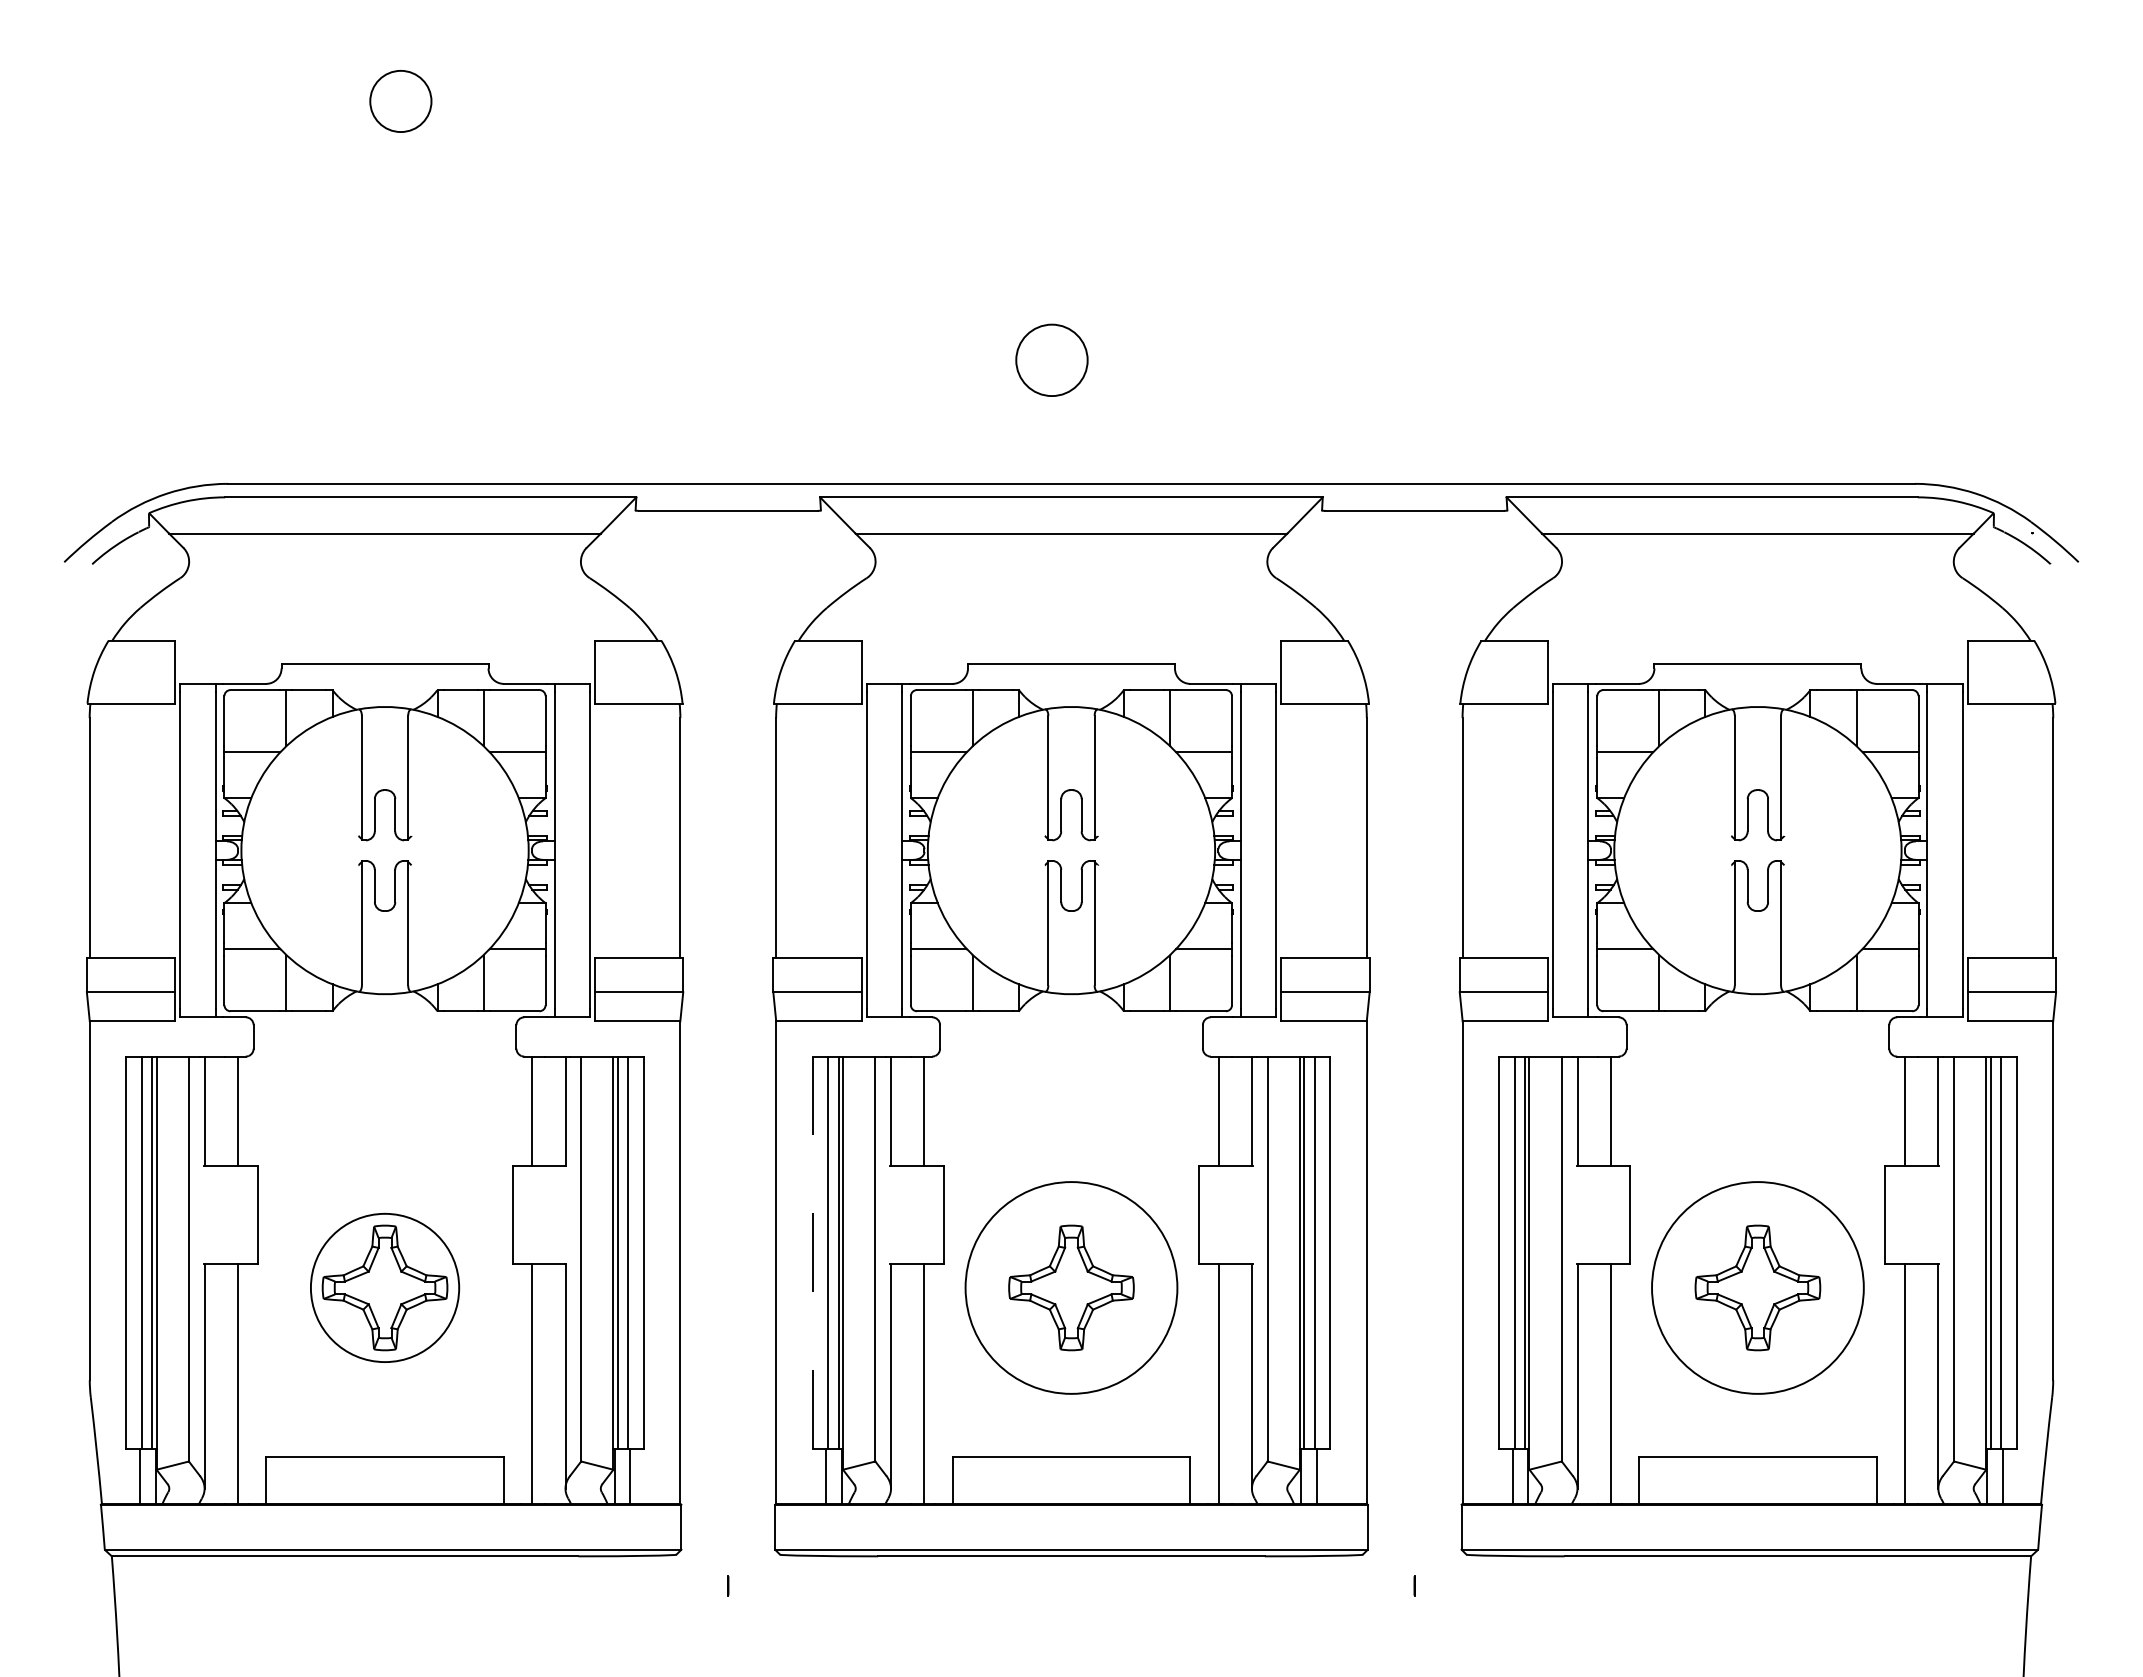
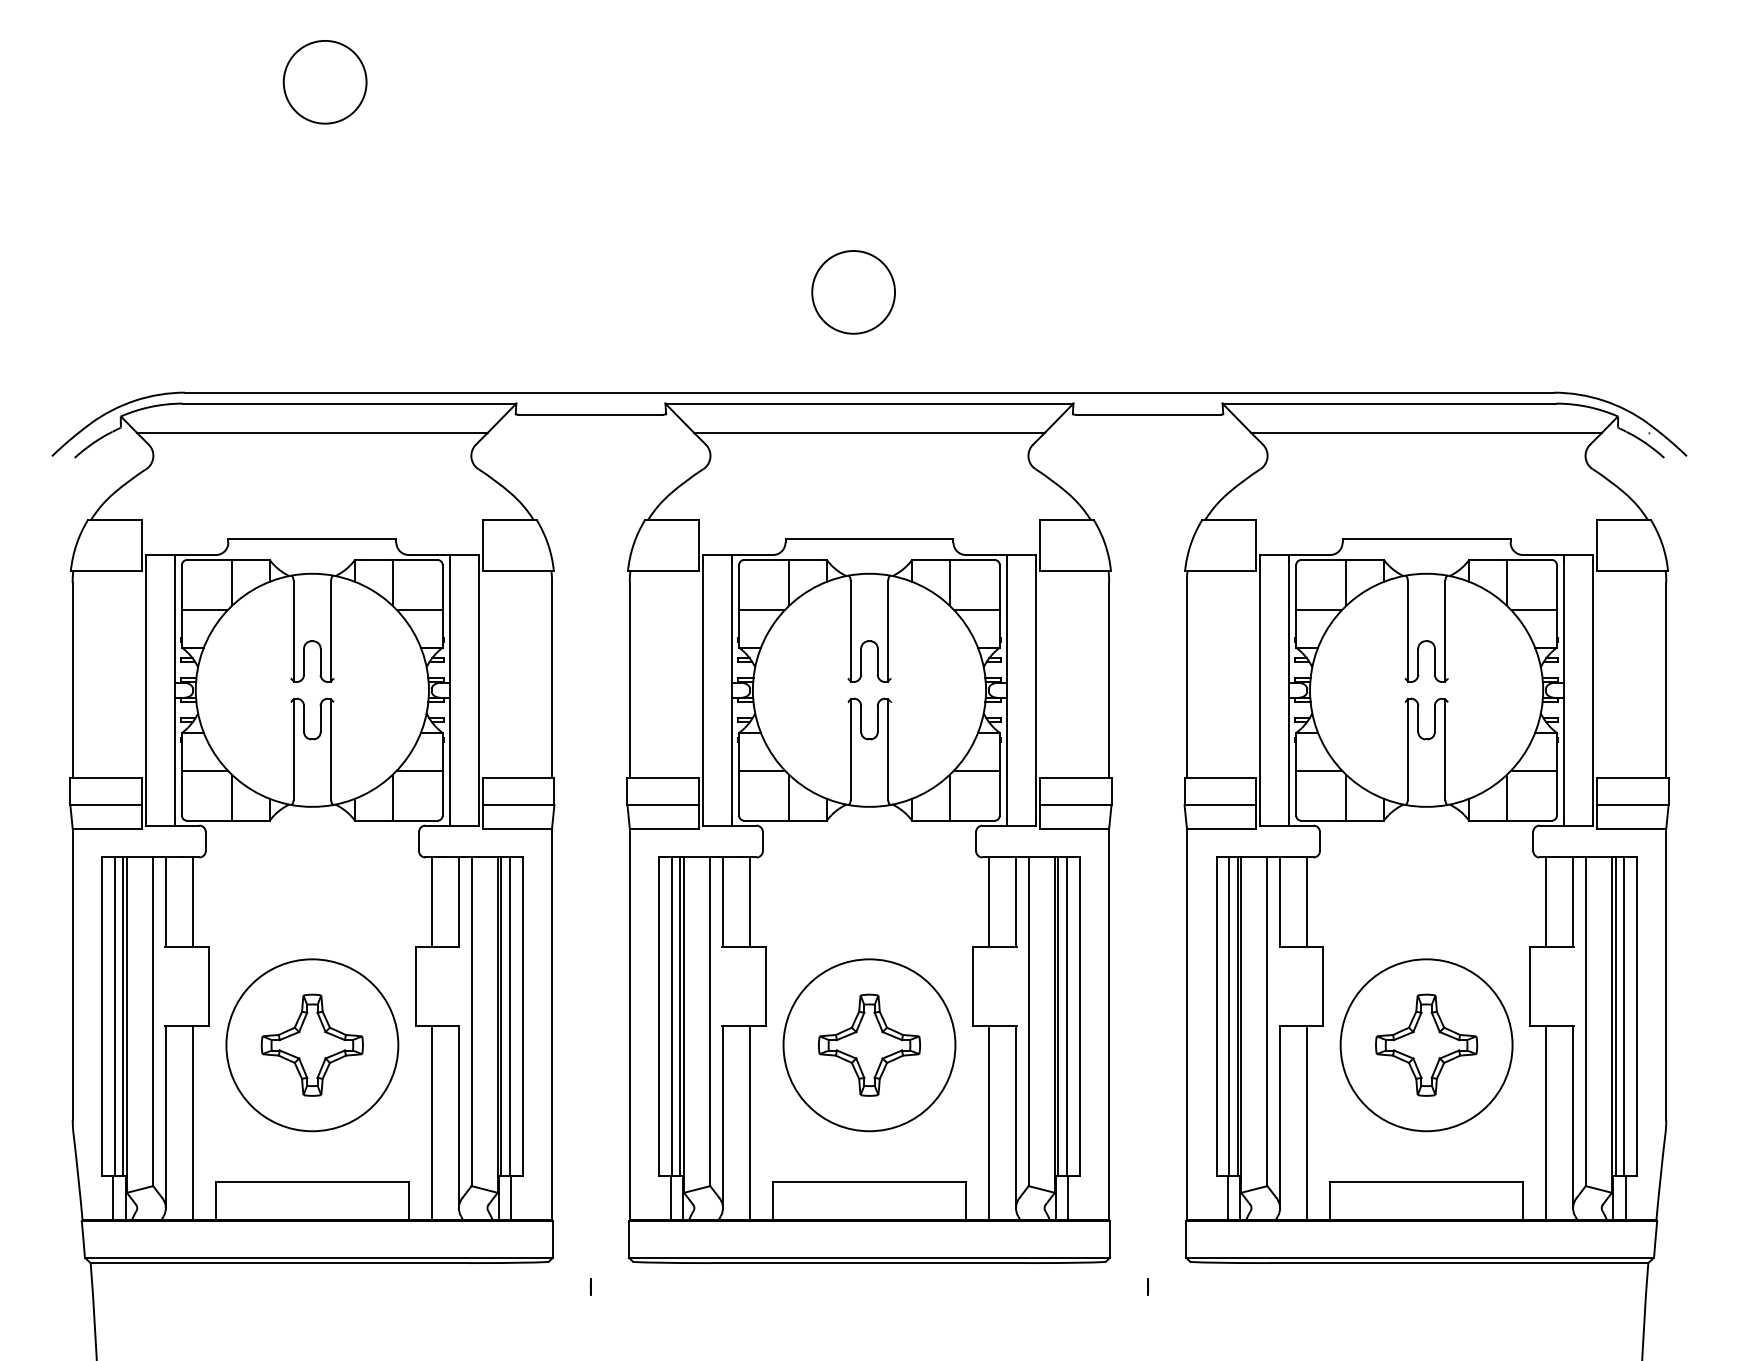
circle: (400, 101) -> (324, 82), size x1.67
circle: (1051, 360) -> (853, 292), size x1.43
line: (812, 1253) -> (659, 1017), dashed -> solid
circle: (384, 1287) -> (311, 1044), size x1.43

